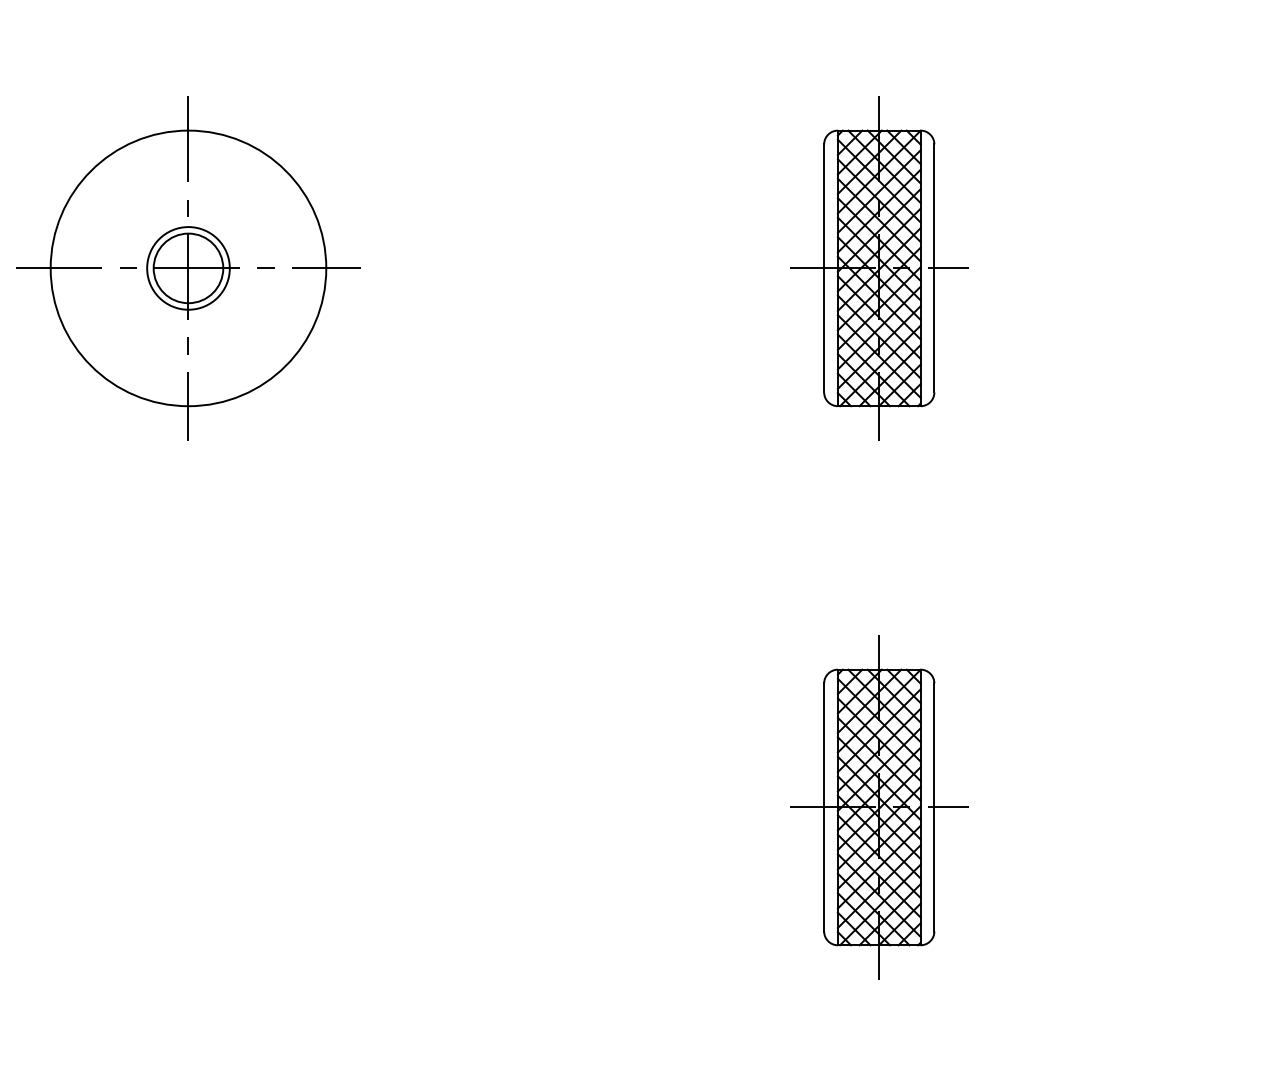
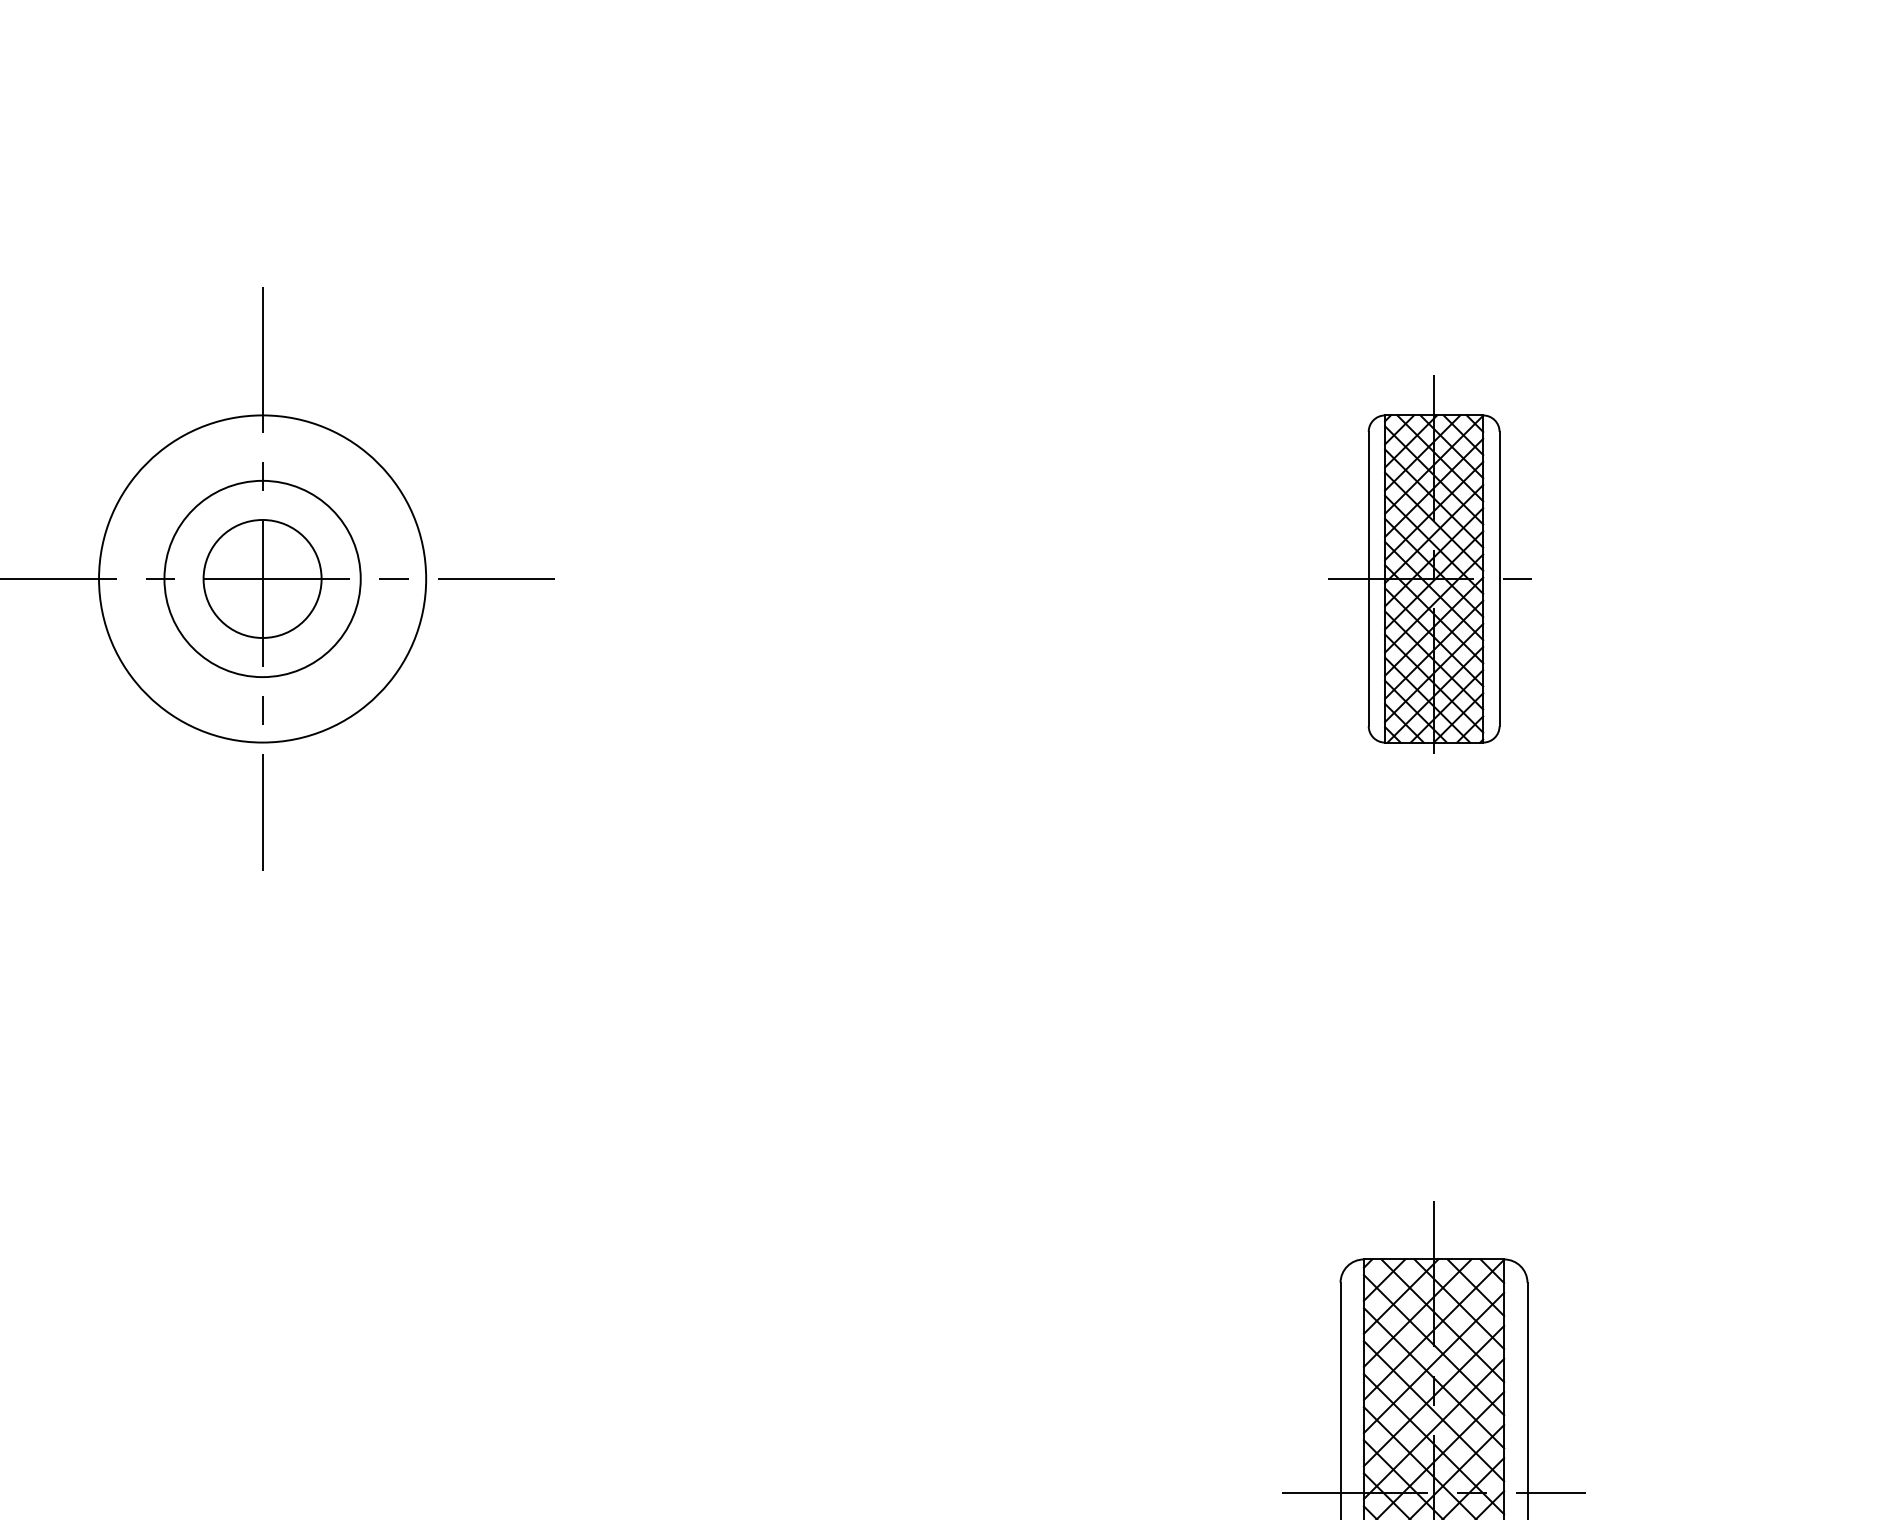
circle: (188, 268) -> (262, 579), size x0.7
circle: (188, 268) -> (262, 579), size x1.4
part: (879, 268) -> (1434, 579), size x0.7

